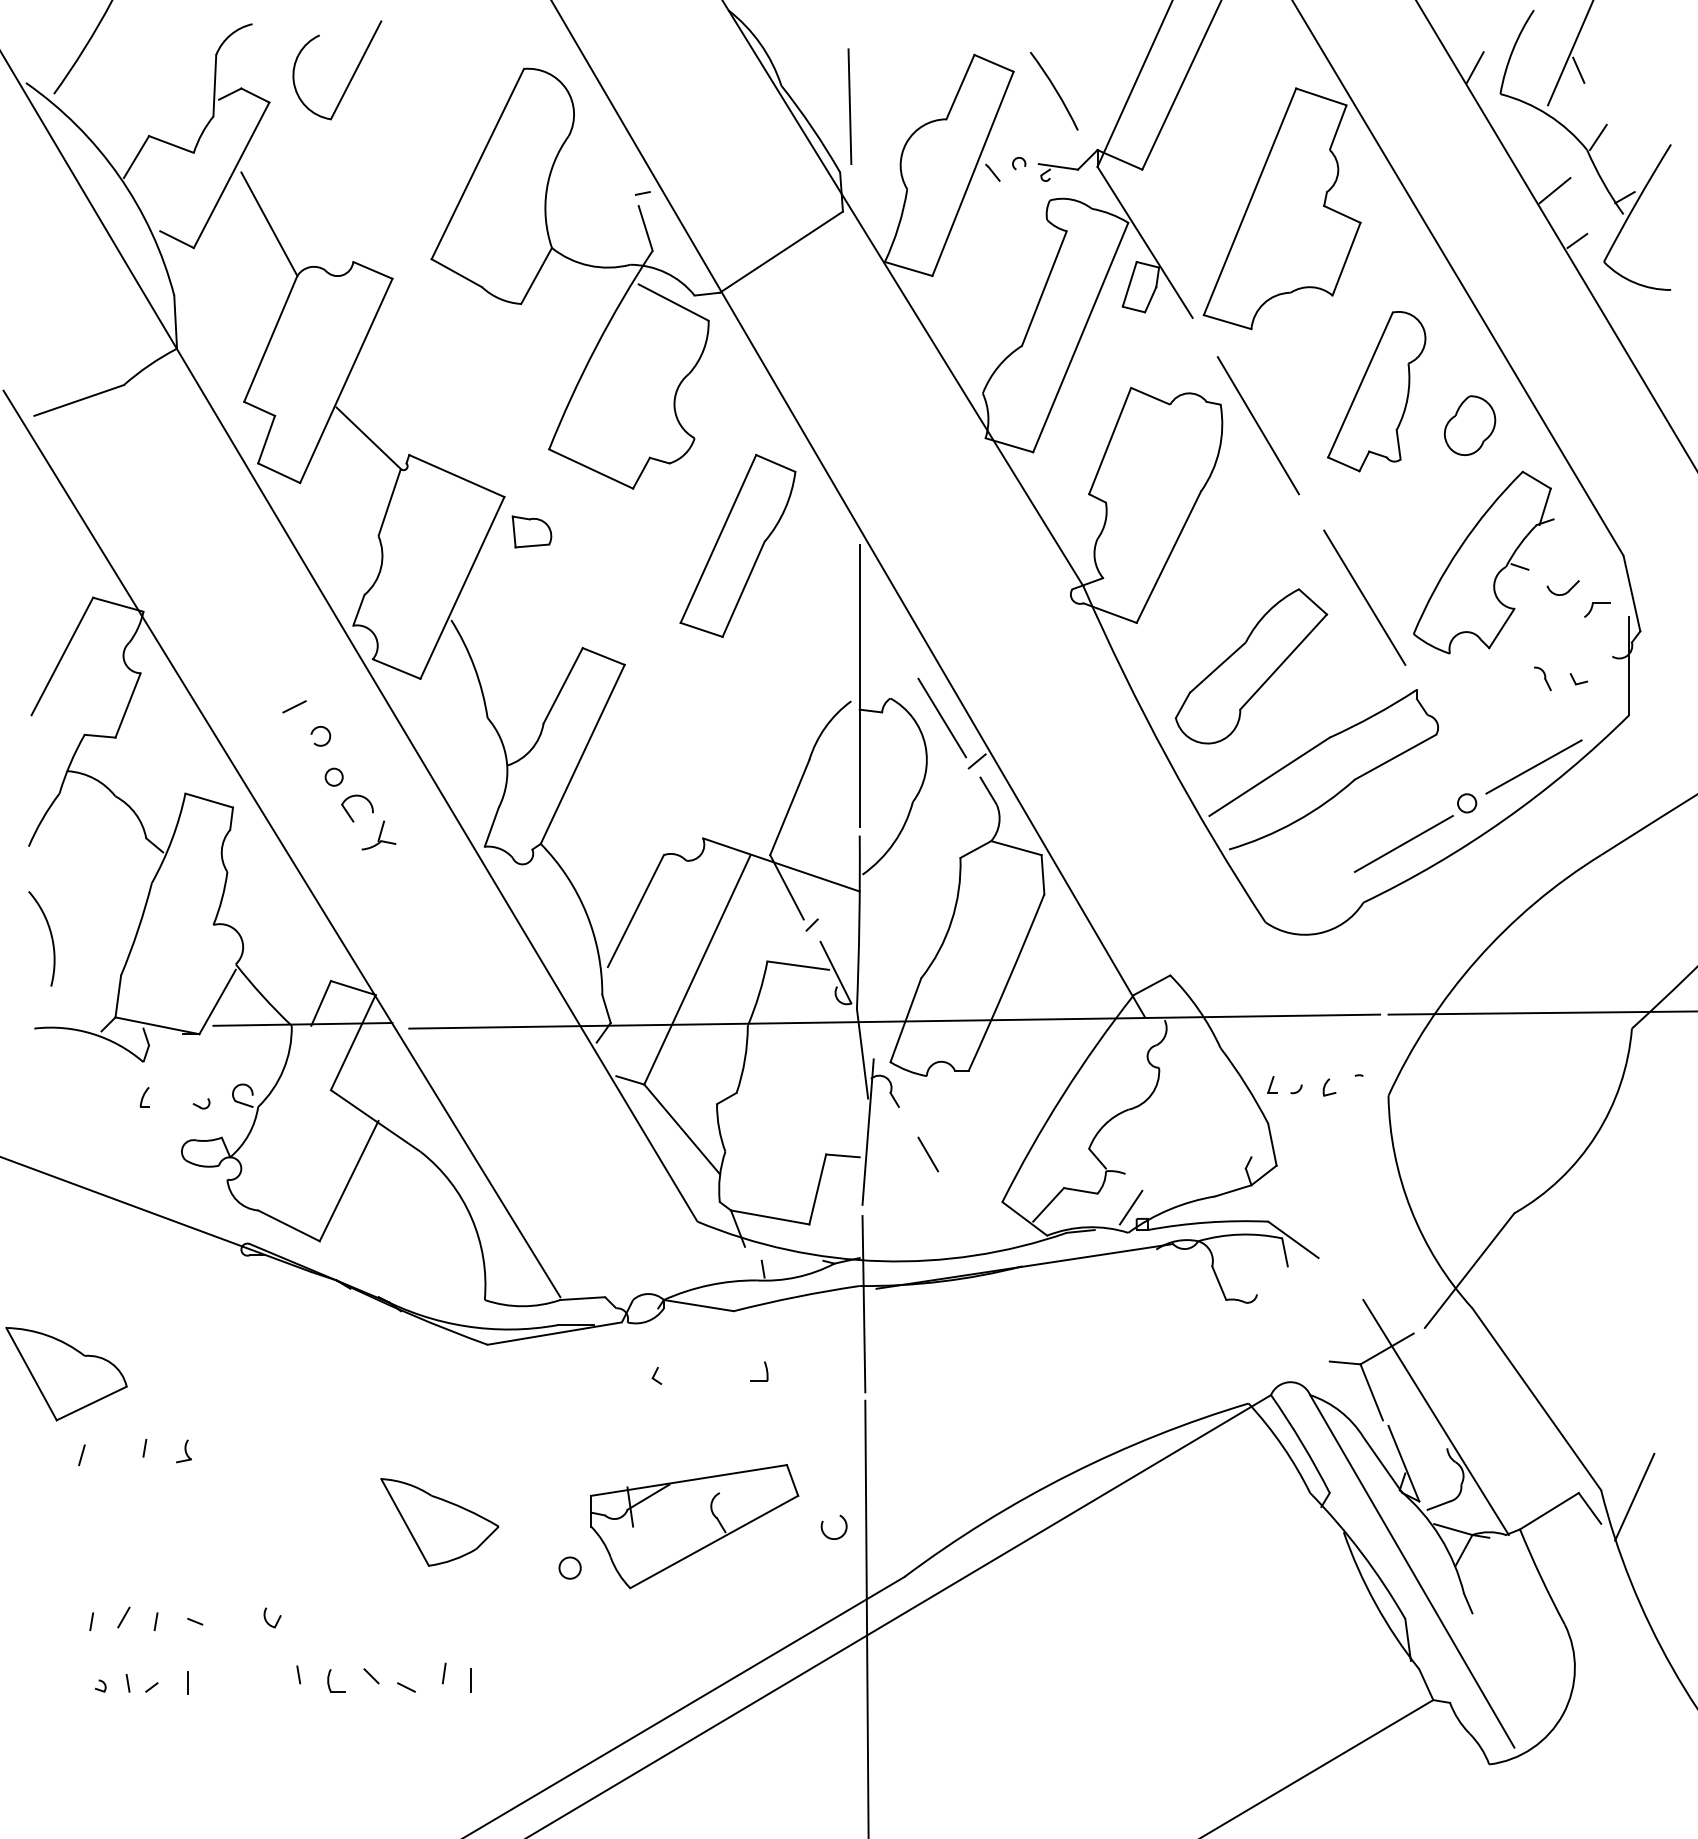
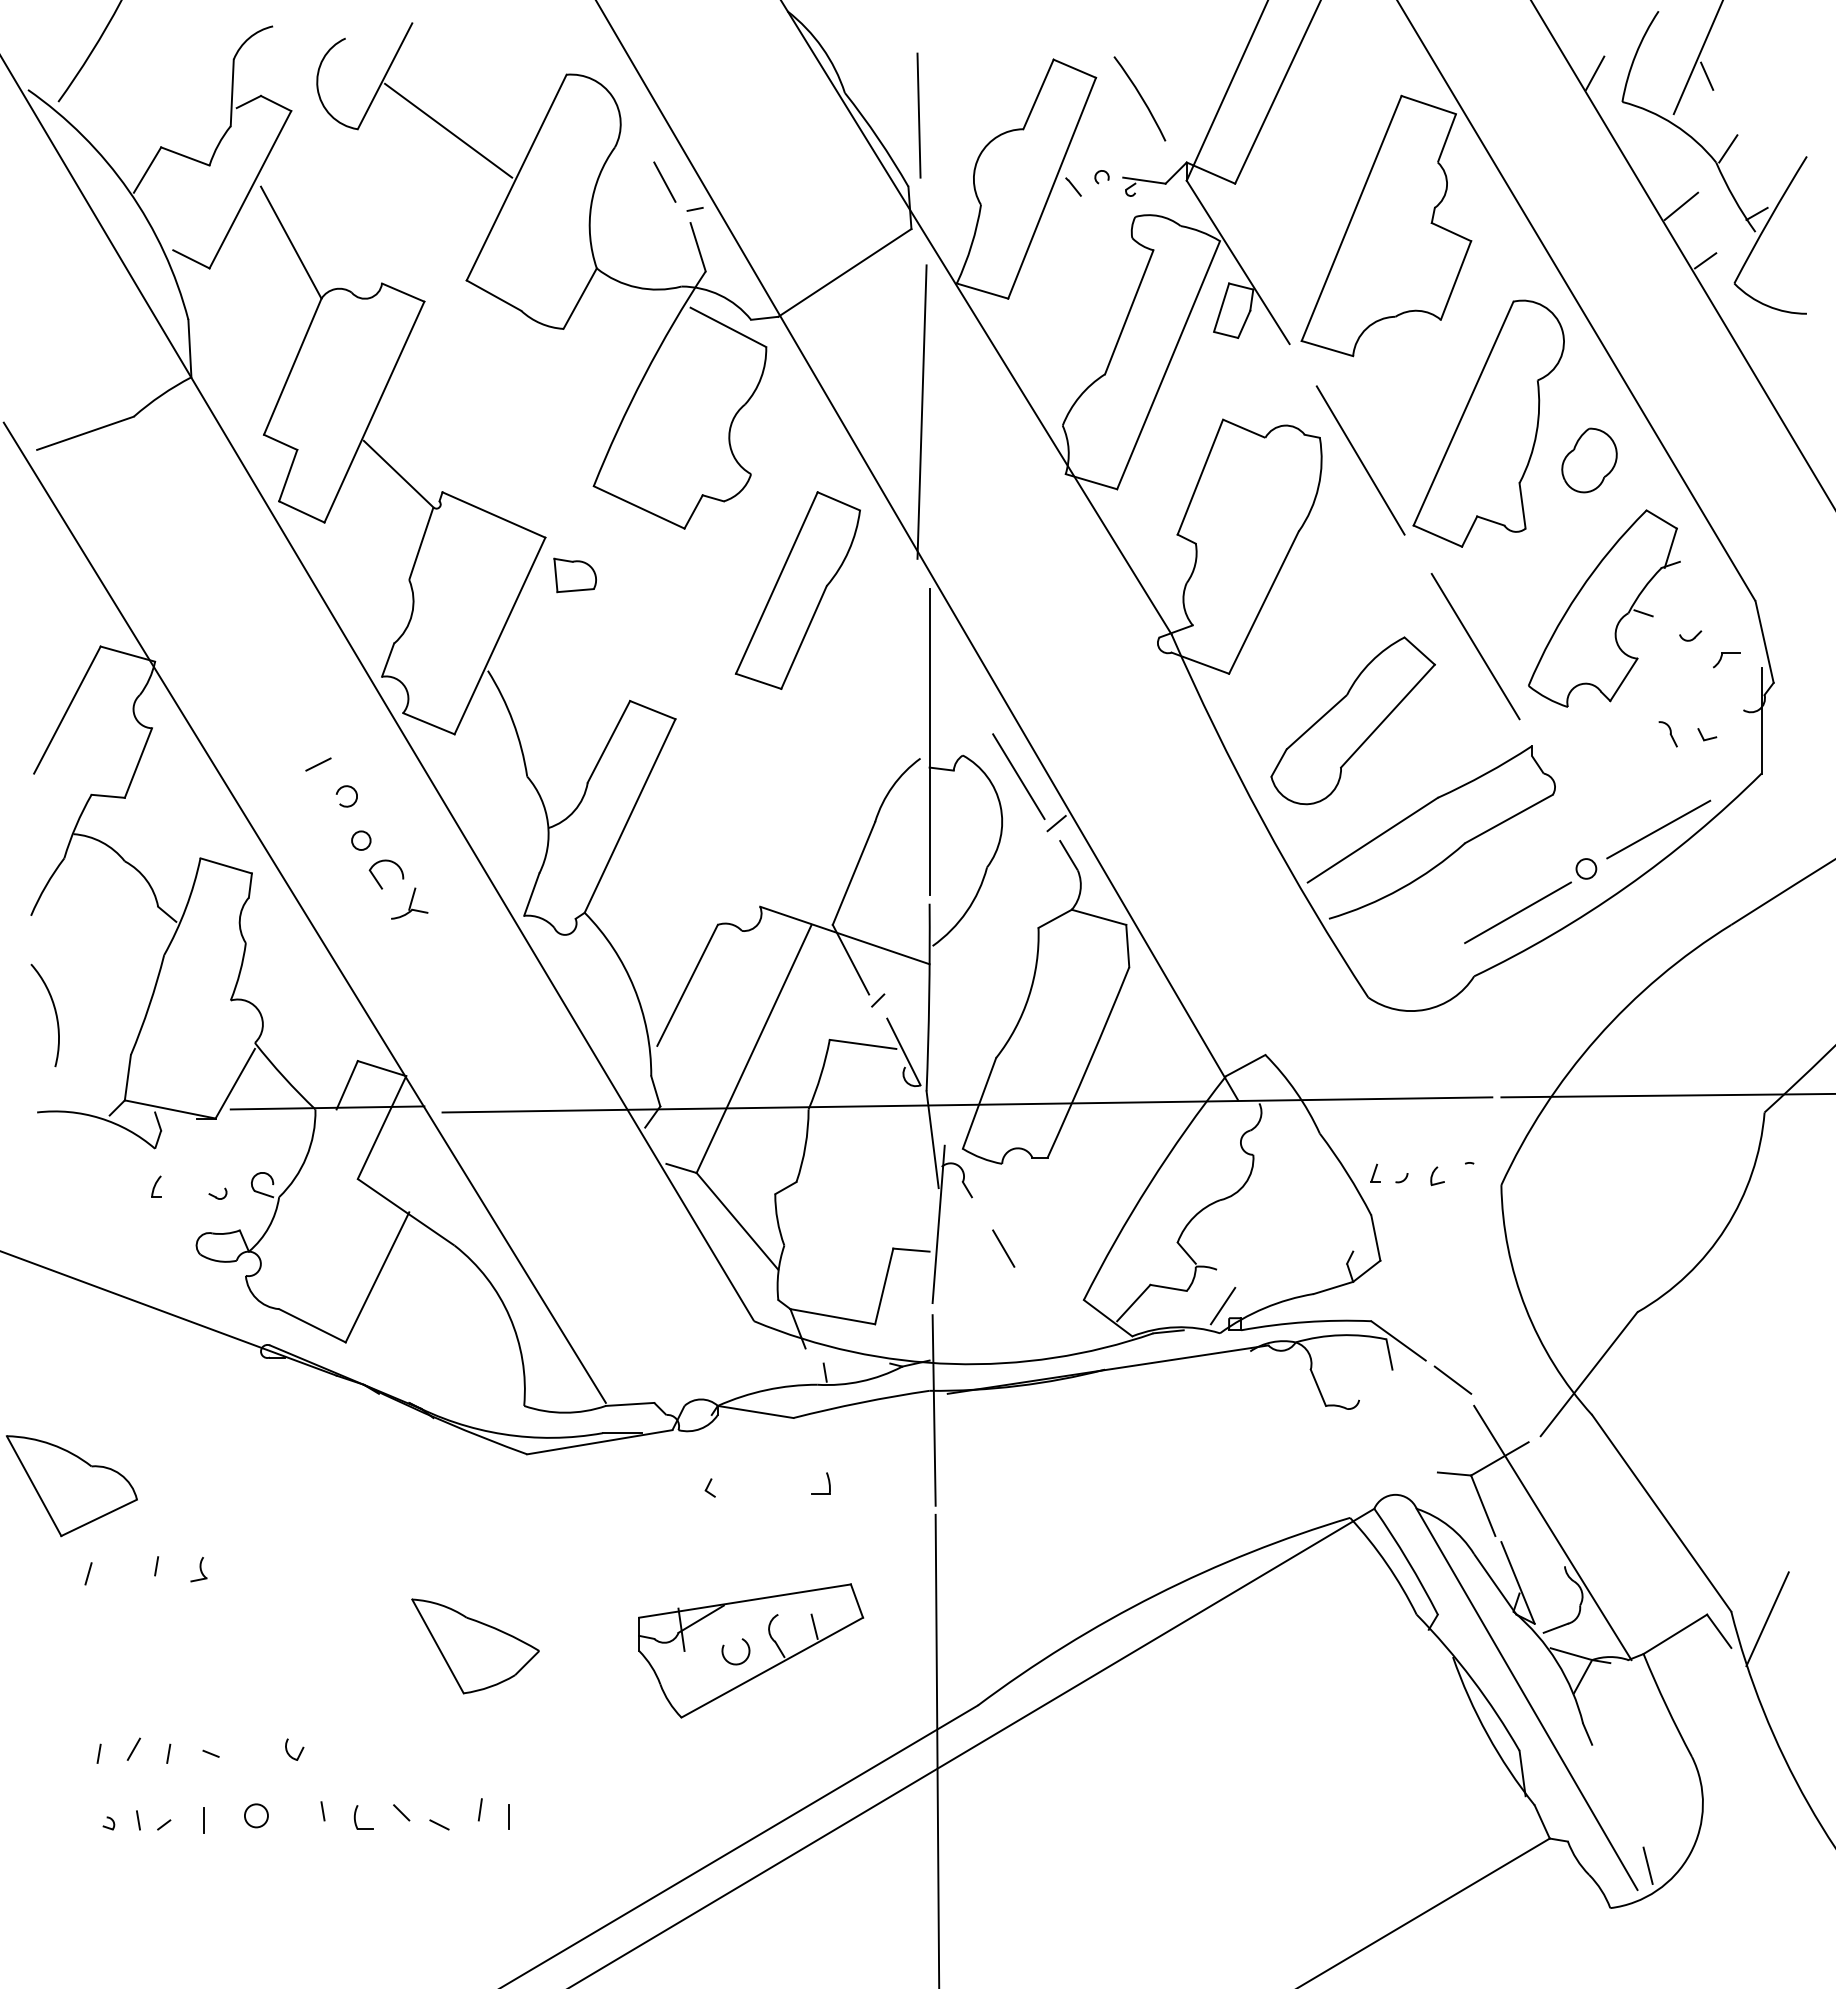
line: (414, 120) -> (448, 130), added
line: (614, 167) -> (664, 181), added
line: (852, 380) -> (921, 411), added
part: (1376, 391) -> (1488, 423), size x1.43
part: (1563, 587) -> (1690, 635), size x0.62
line: (1343, 1275) -> (1452, 1379), added
line: (753, 1503) -> (814, 1626), added
arc: (824, 1532) -> (725, 1657), moved
circle: (570, 1567) -> (256, 1815), moved
line: (1523, 1725) -> (1647, 1865), added

